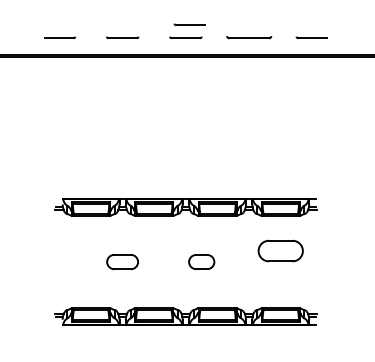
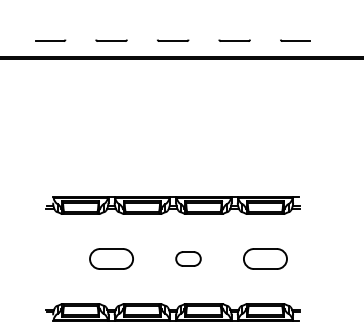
part: (189, 24) -> (176, 27), removed
part: (248, 37) -> (234, 40), size x0.71
part: (280, 250) -> (265, 258), moved
part: (122, 261) -> (111, 258), size x1.43

